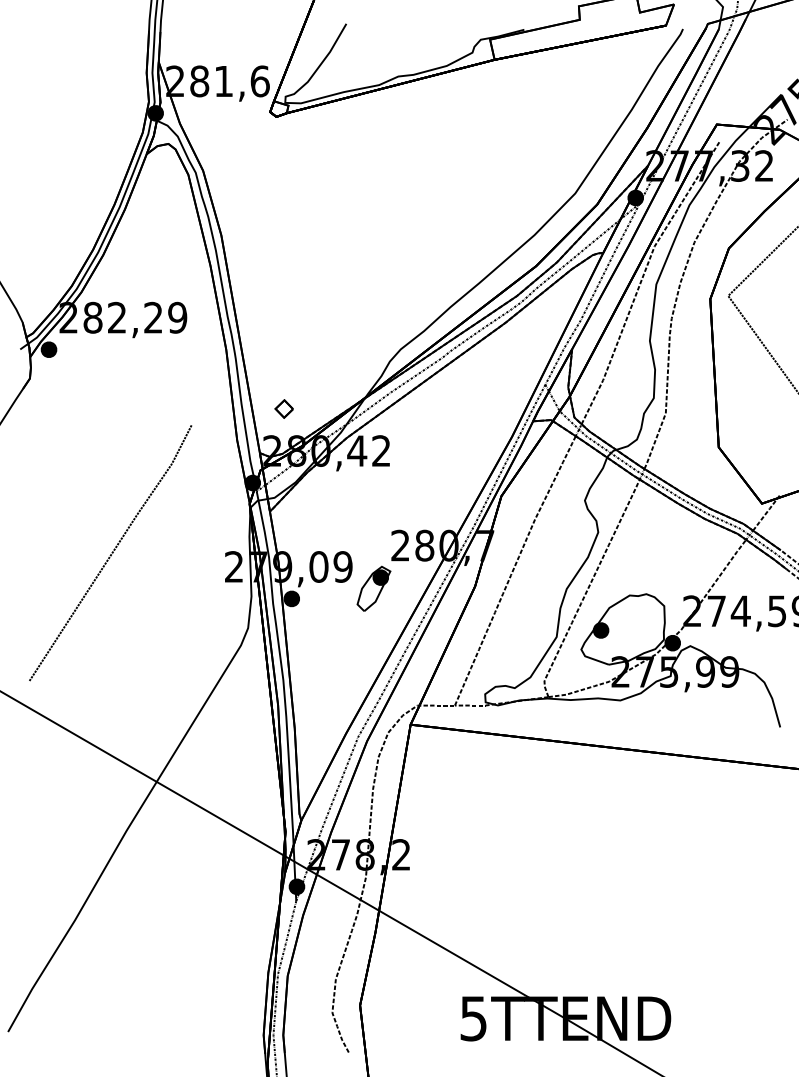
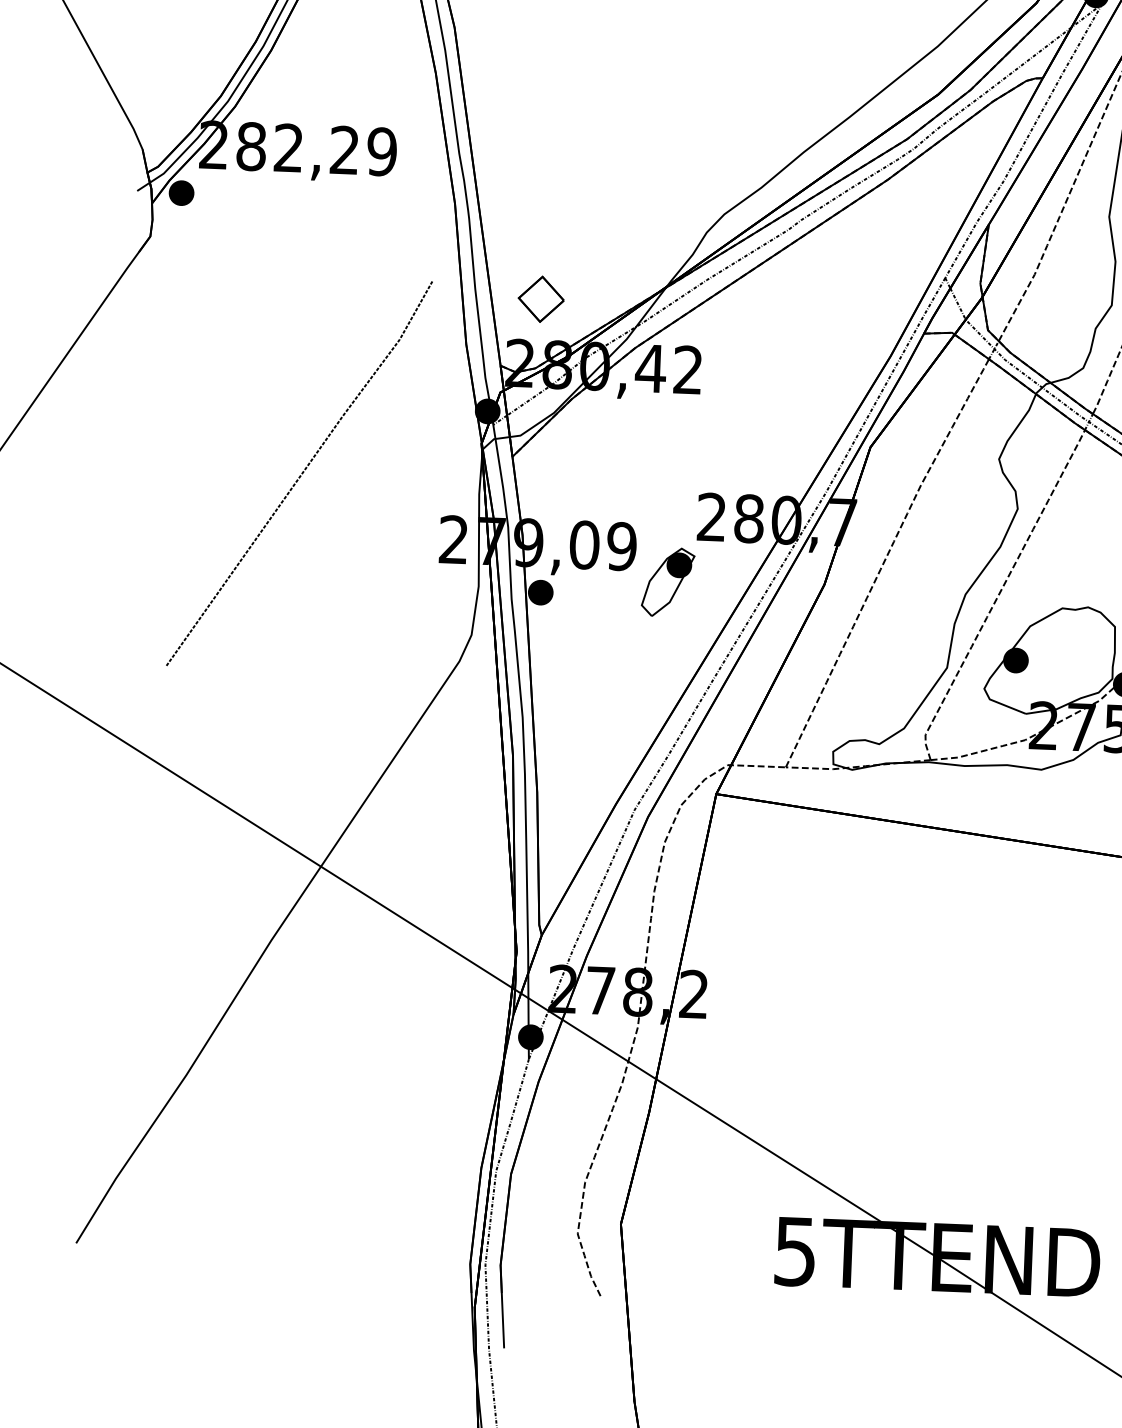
part: (283, 408) -> (539, 298), size x1.67
line: (110, 554) -> (299, 475), moved

